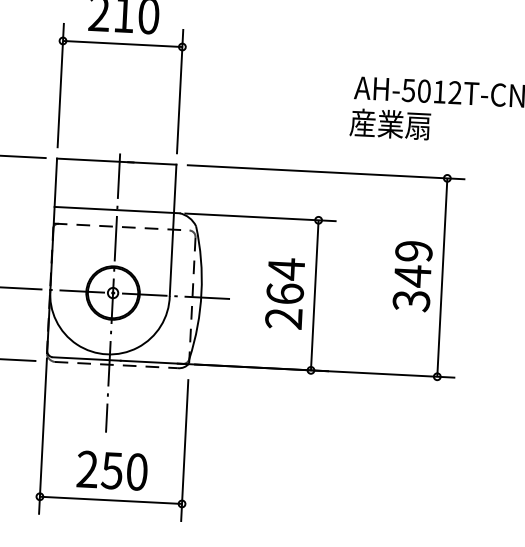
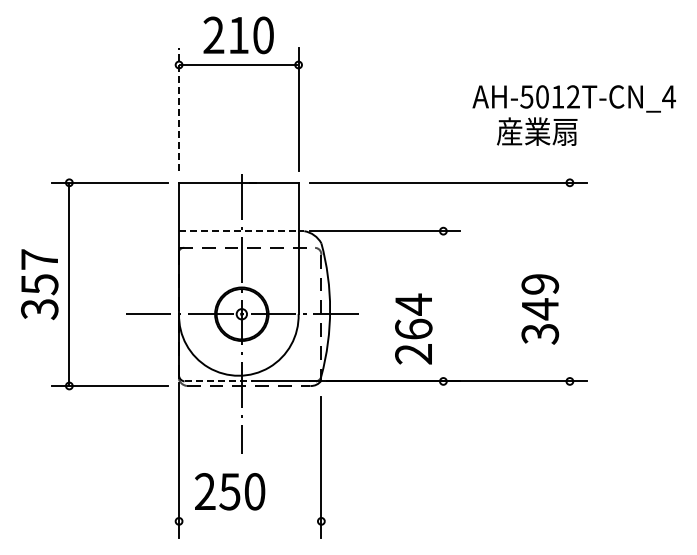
line: (61, 85) -> (179, 109), solid -> dashed
text: (390, 124) -> (537, 131), moved
line: (116, 210) -> (241, 231), solid -> dashed
text: (412, 276) -> (540, 309), moved
line: (441, 276) -> (569, 281), removed
text: (284, 293) -> (413, 328), moved
line: (314, 295) -> (443, 306), removed
line: (87, 359) -> (219, 381), solid -> dashed
text: (112, 470) -> (230, 491), moved
line: (111, 500) -> (250, 521), removed

